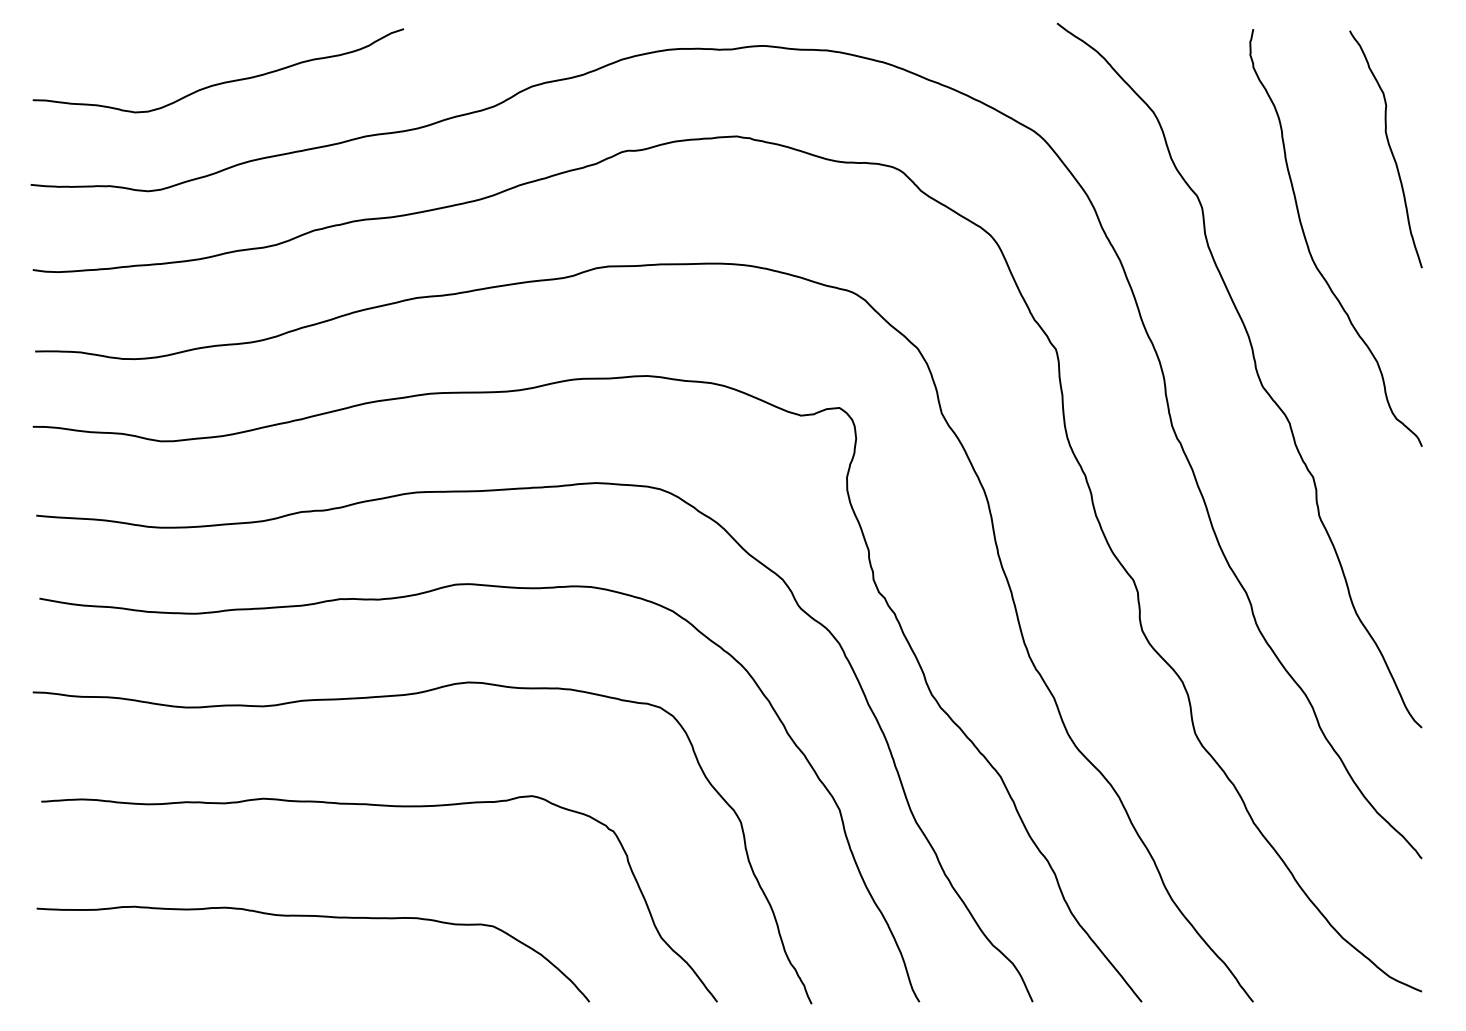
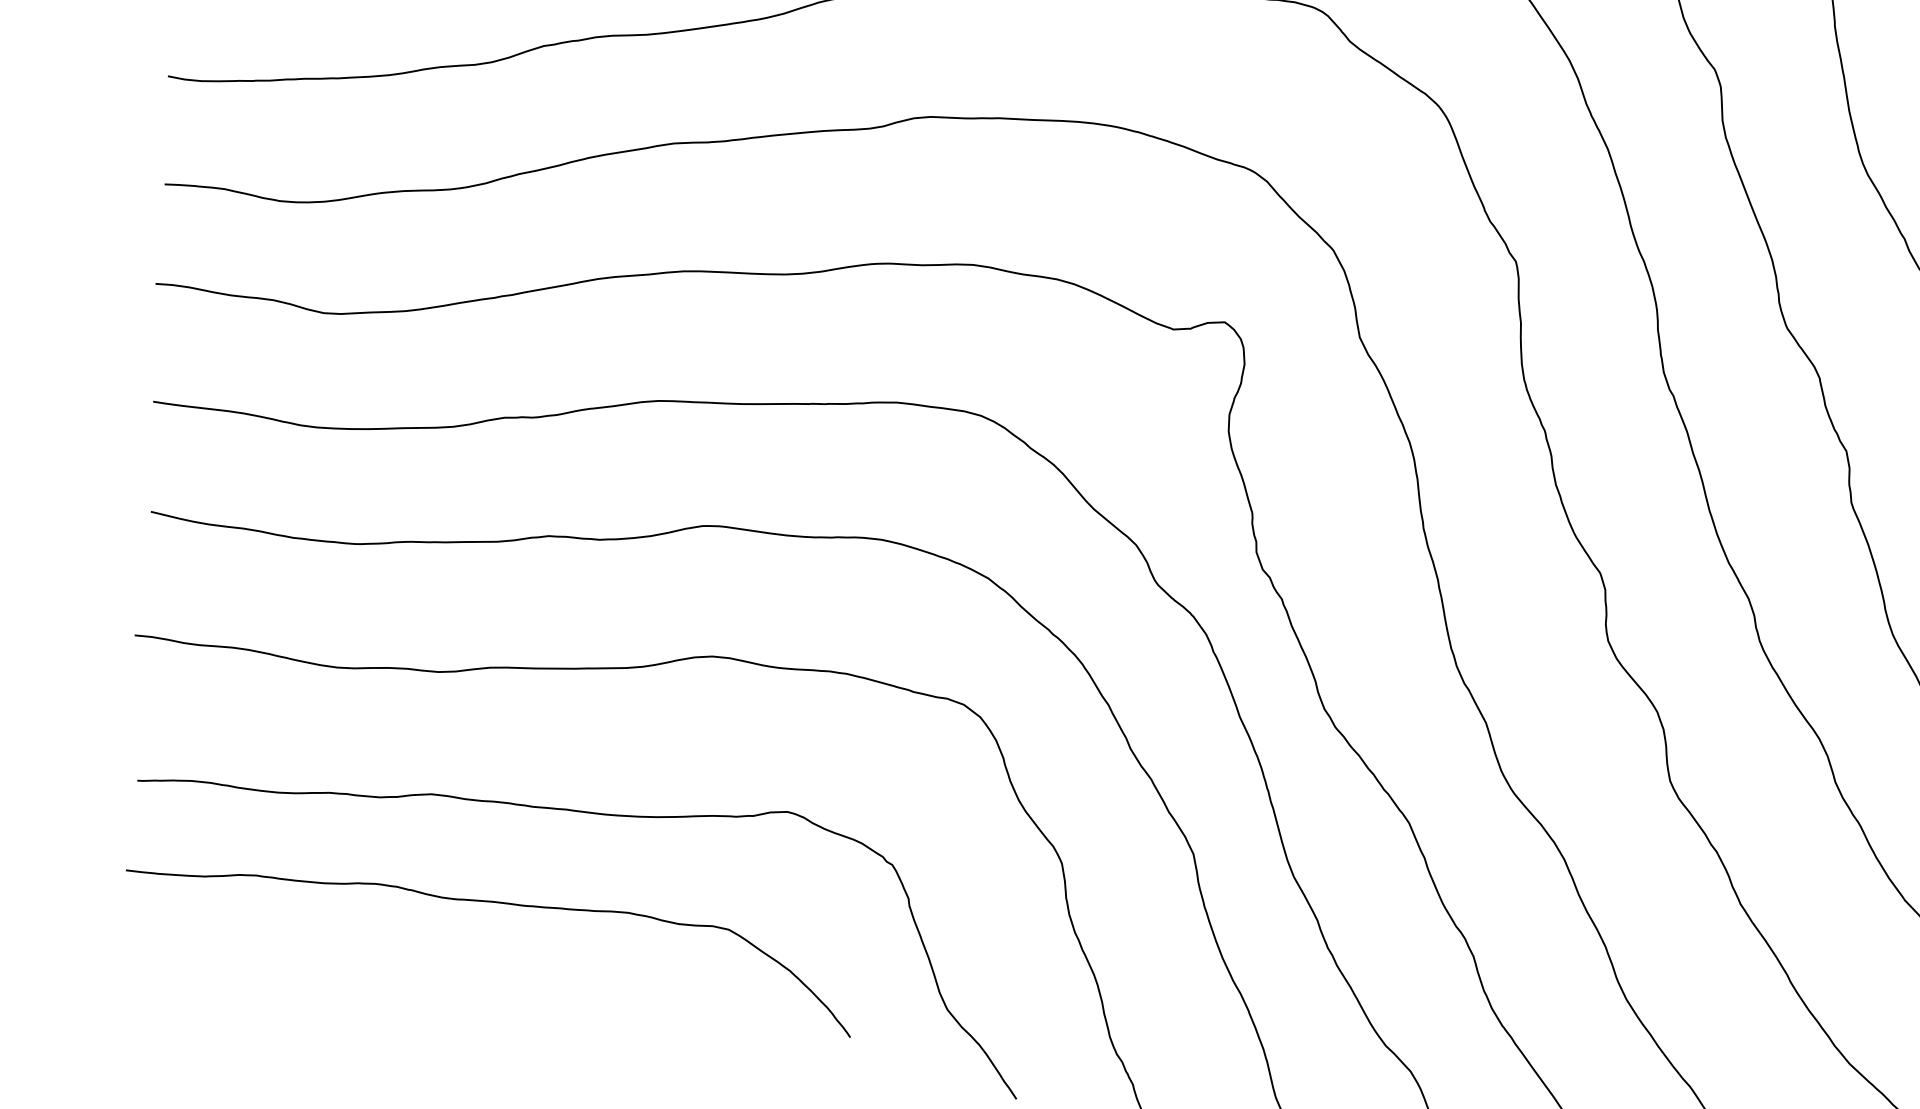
curve: (318, 917) -> (498, 904), moved

